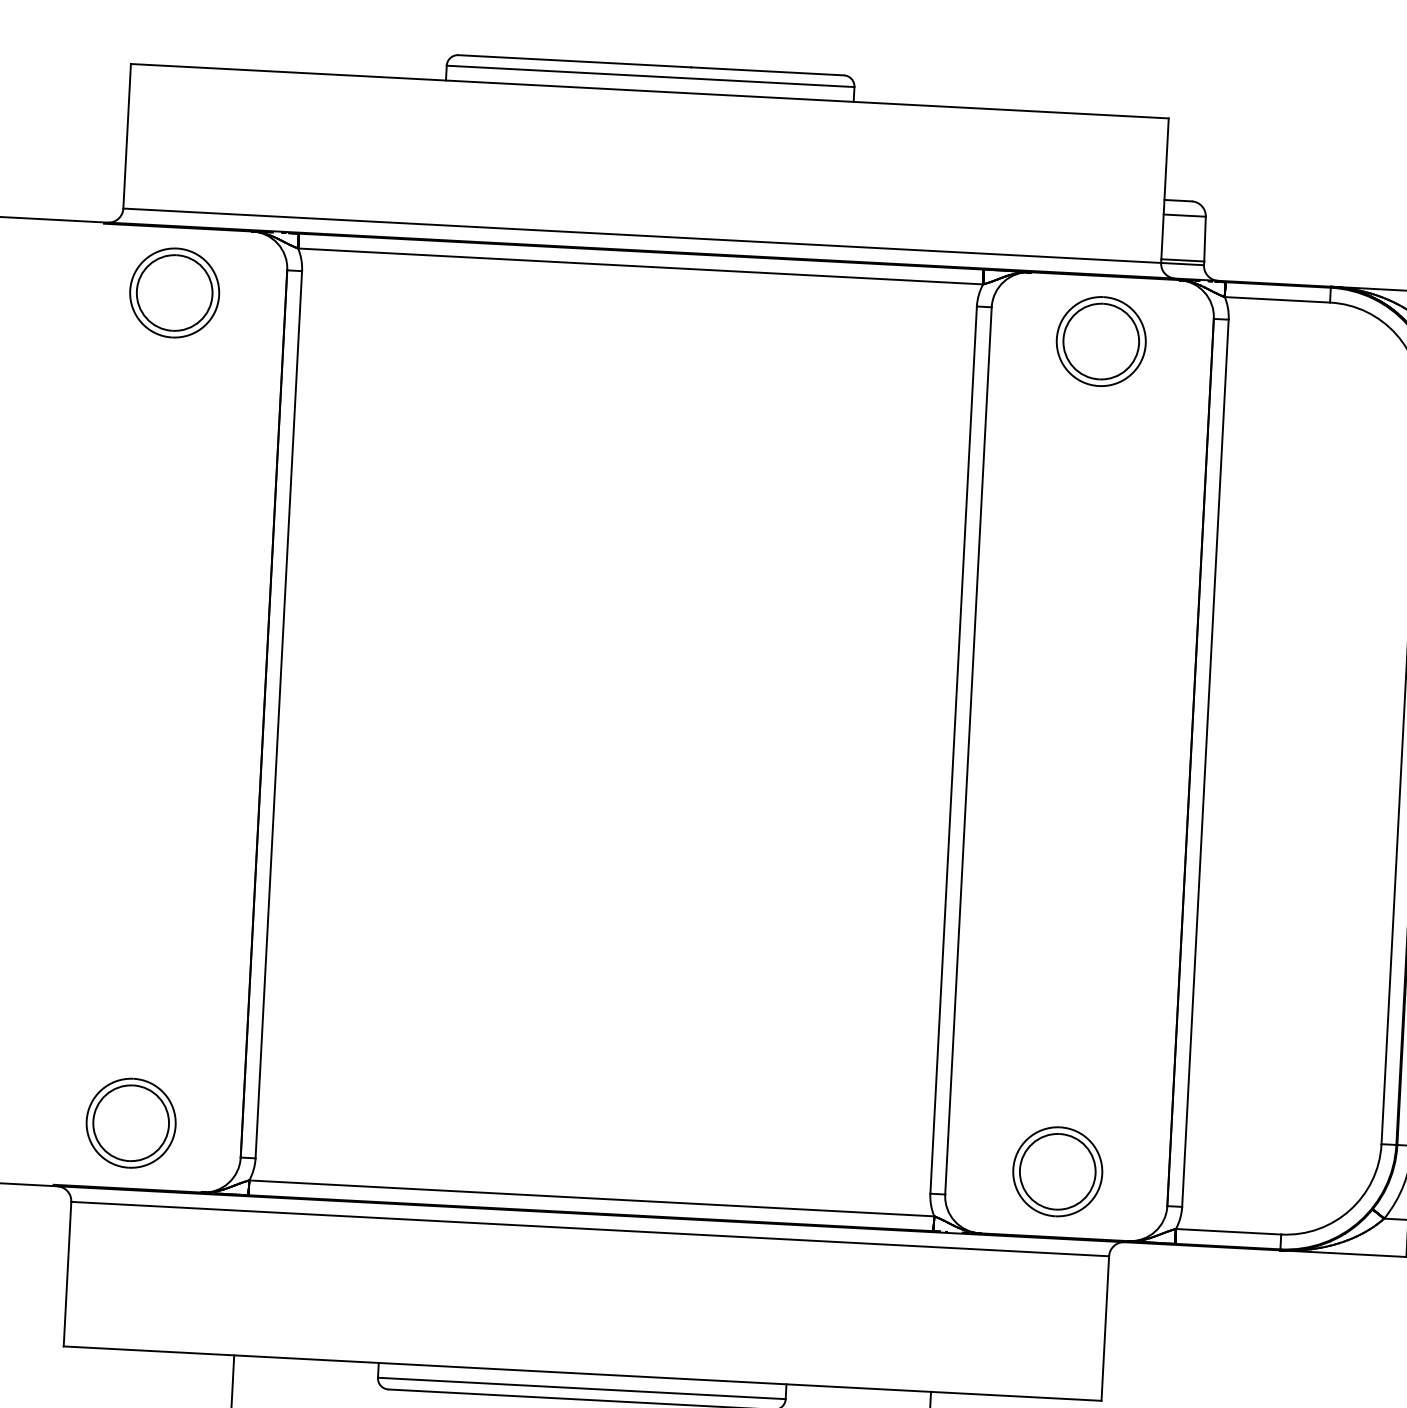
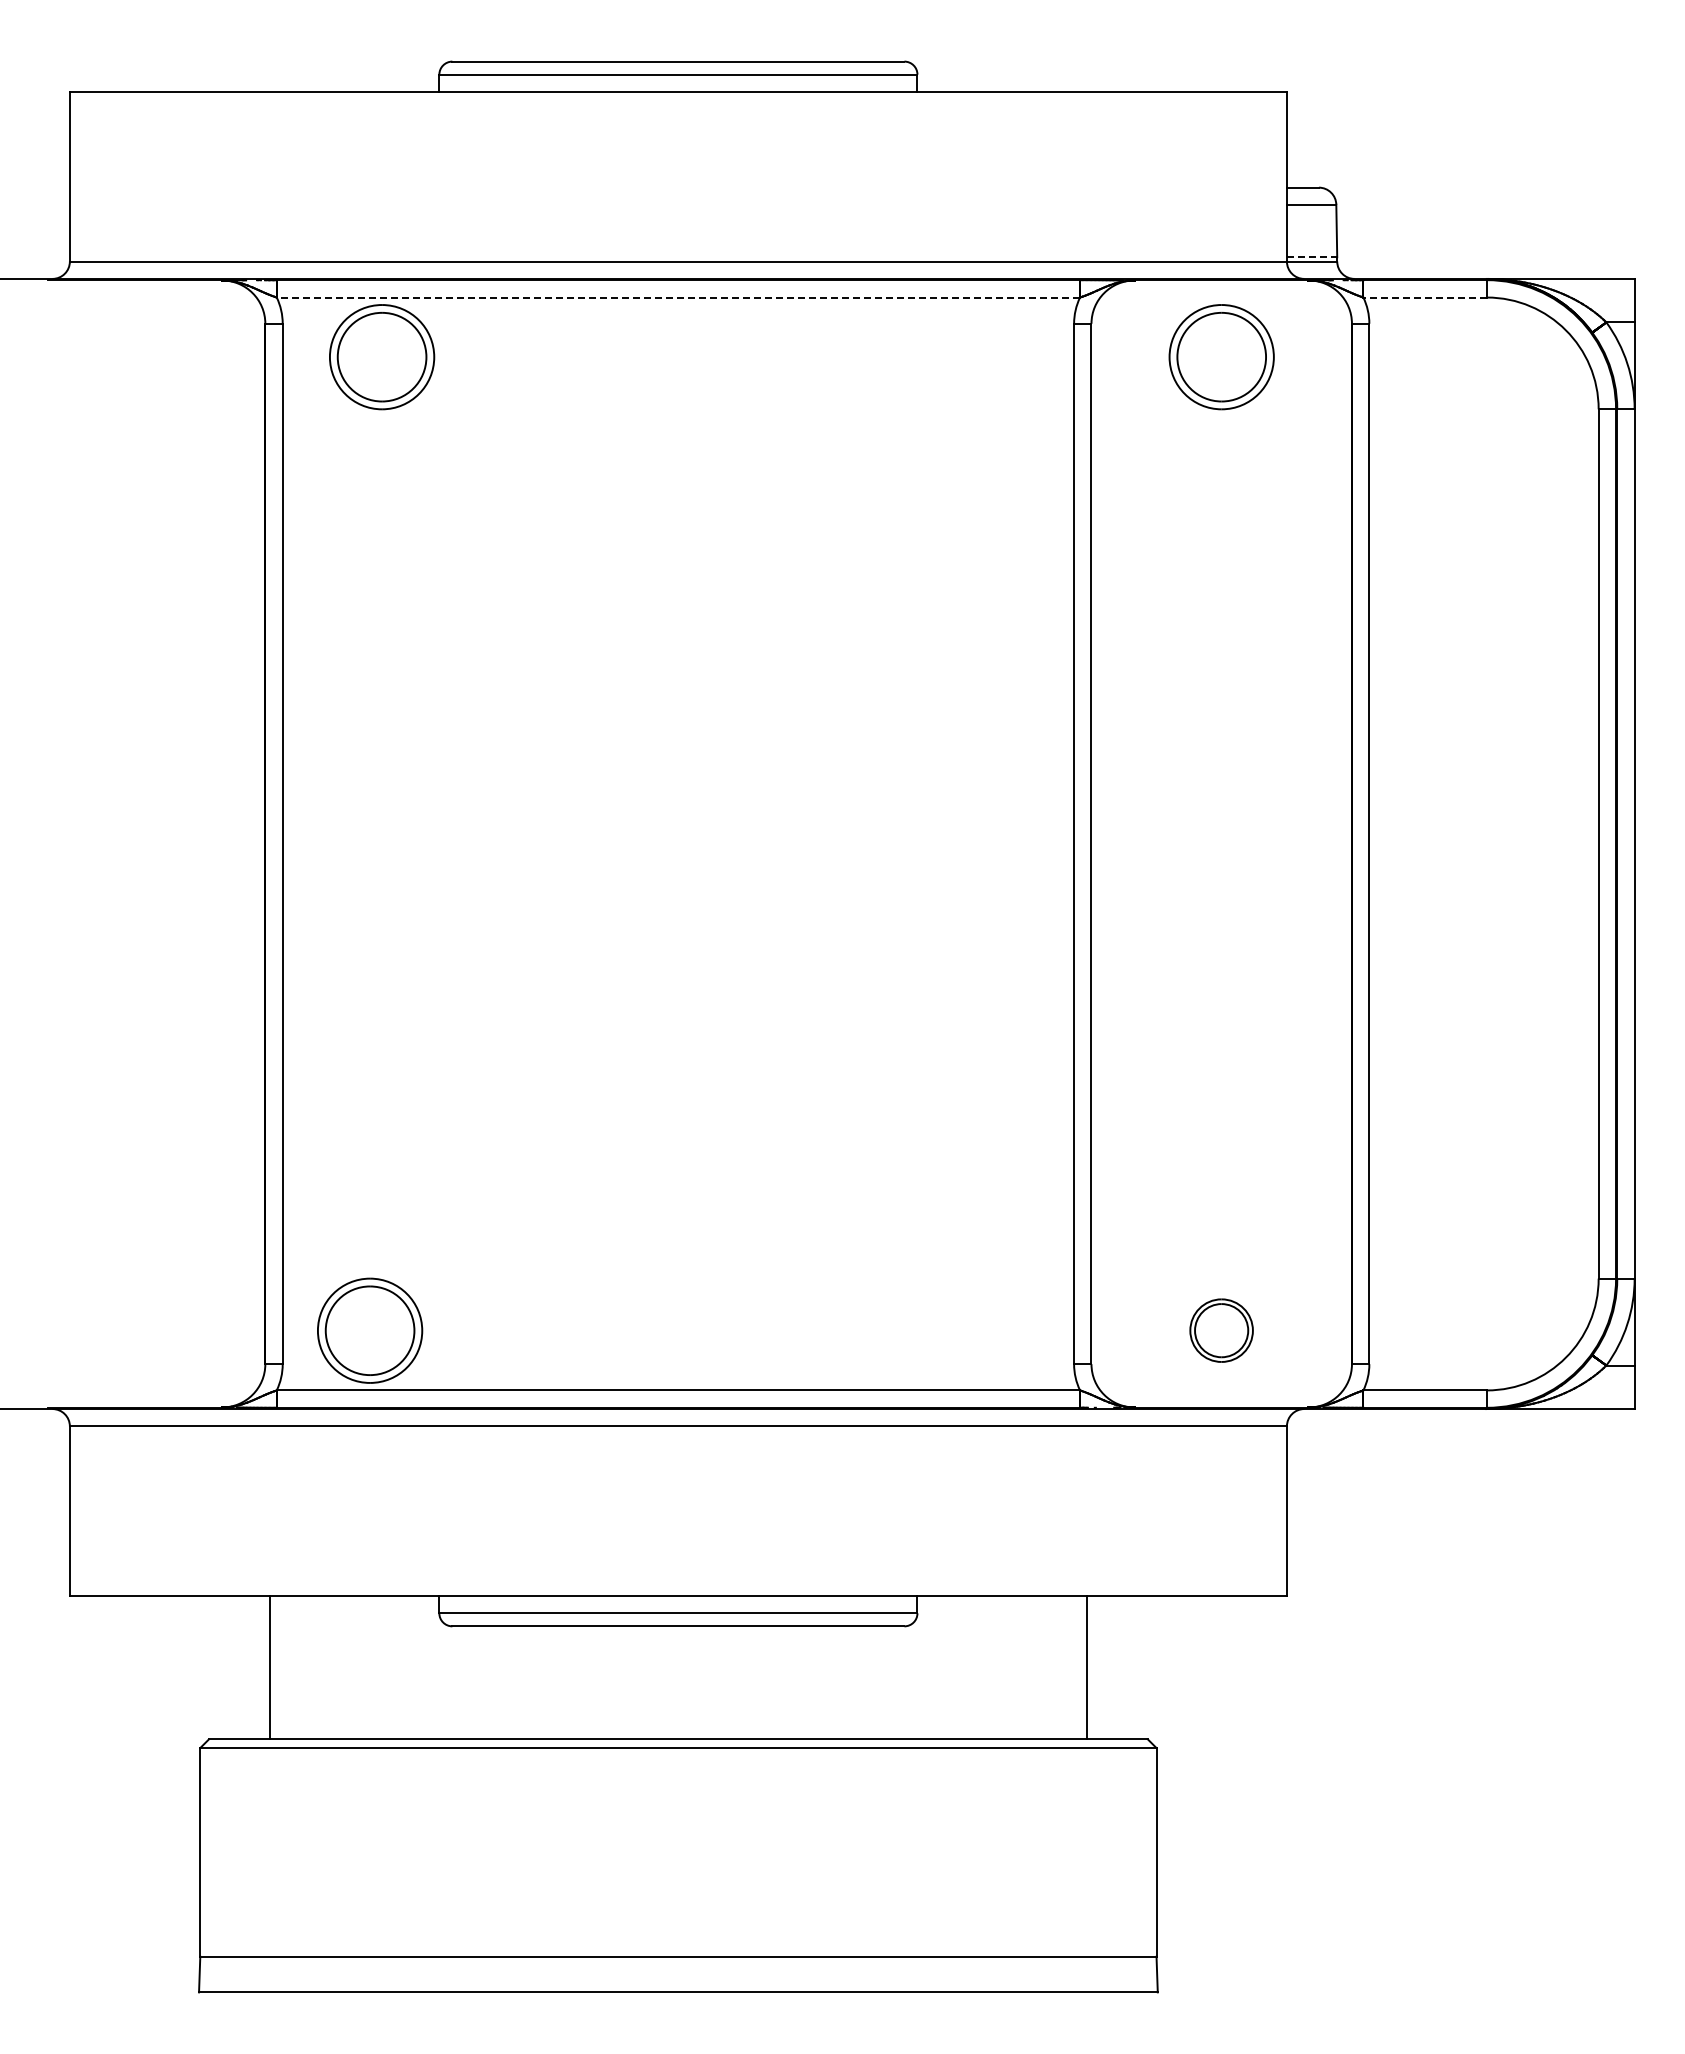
line: (1183, 260) -> (1312, 257), solid -> dashed
line: (640, 266) -> (678, 297), solid -> dashed
part: (175, 293) -> (382, 357), moved
line: (1277, 299) -> (1425, 297), solid -> dashed
part: (131, 1123) -> (370, 1330), moved
part: (1057, 1171) -> (1221, 1330), size x0.6

